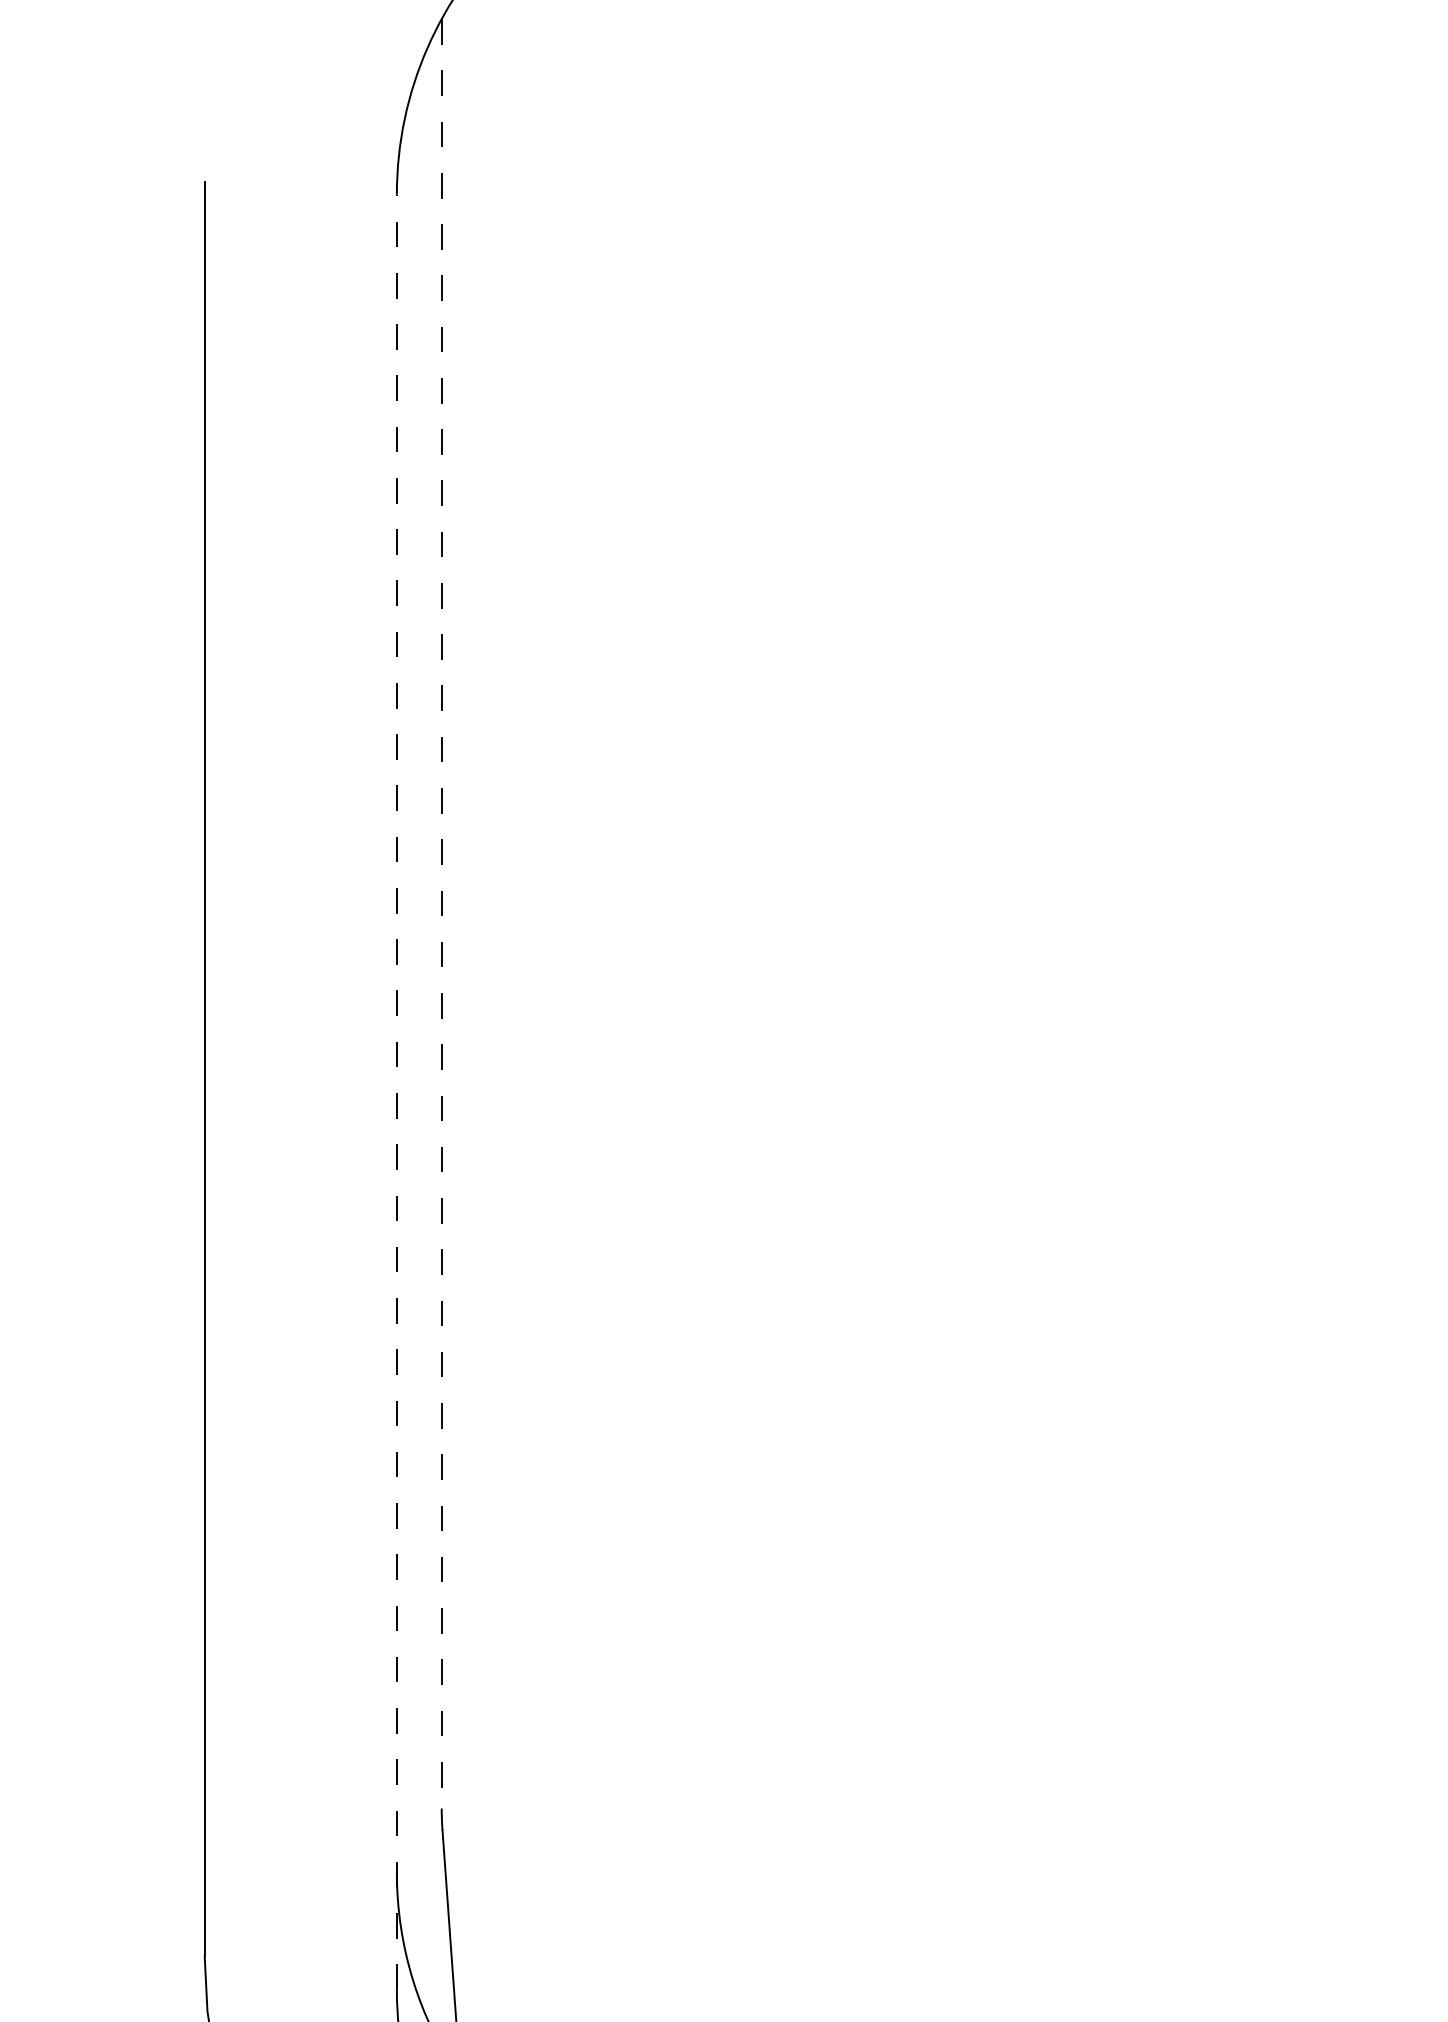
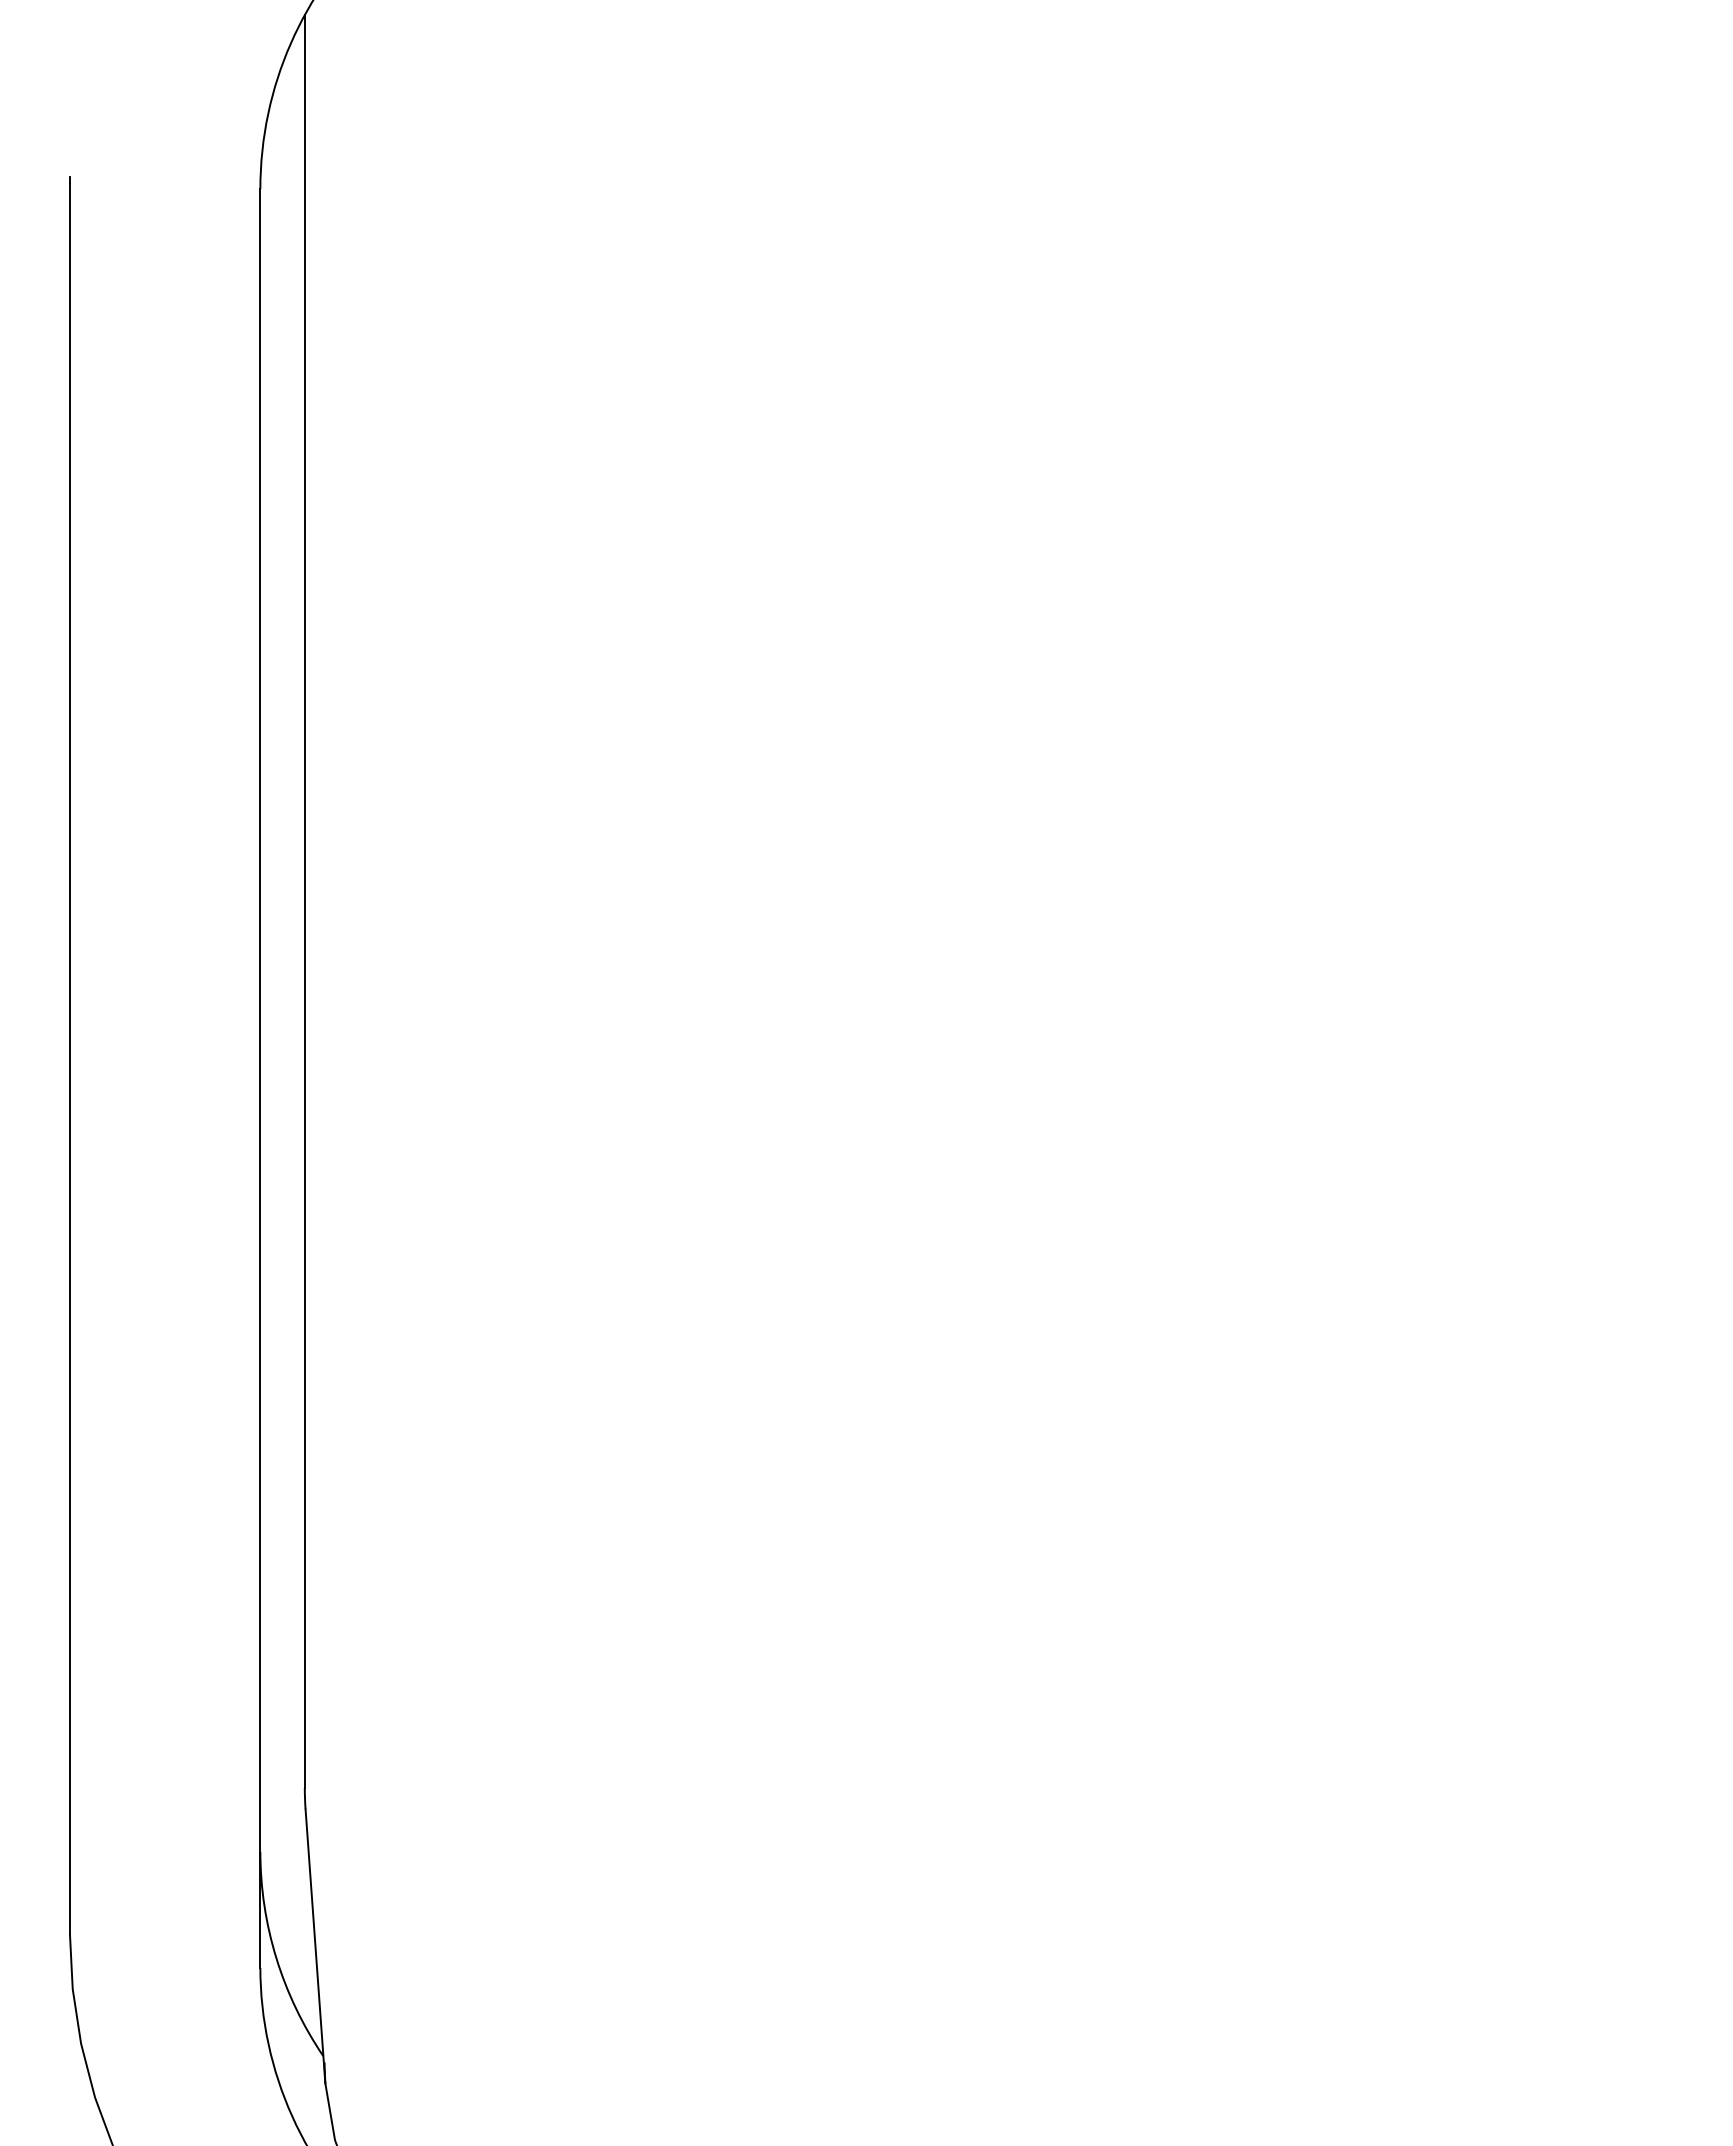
line: (441, 914) -> (304, 902), dashed -> solid
line: (396, 1091) -> (260, 1077), dashed -> solid

